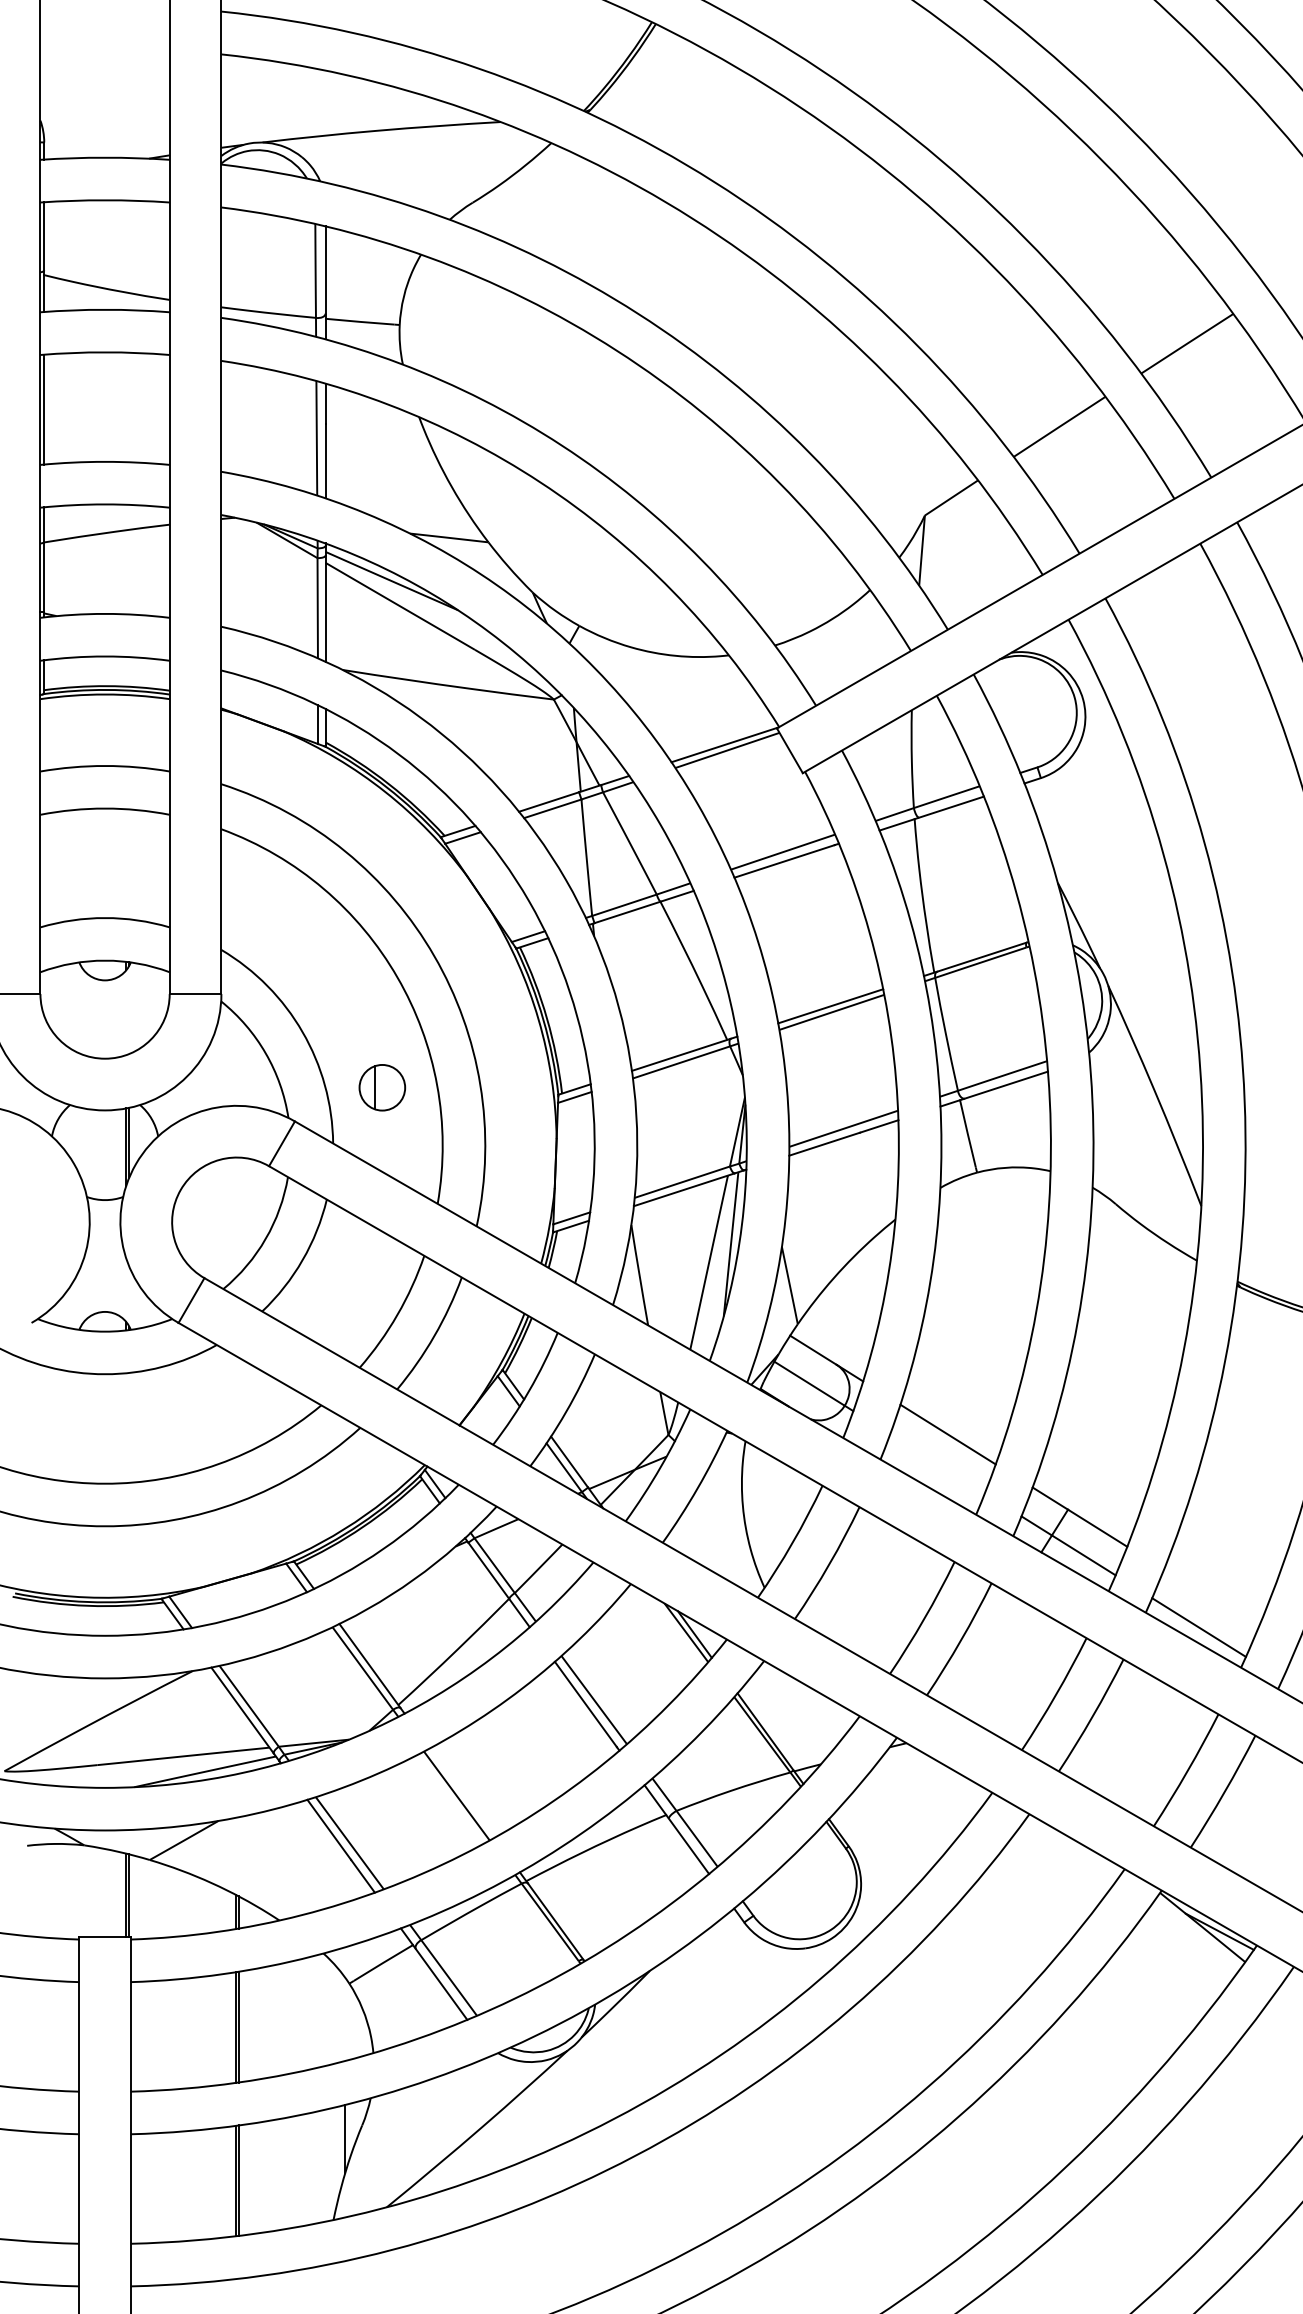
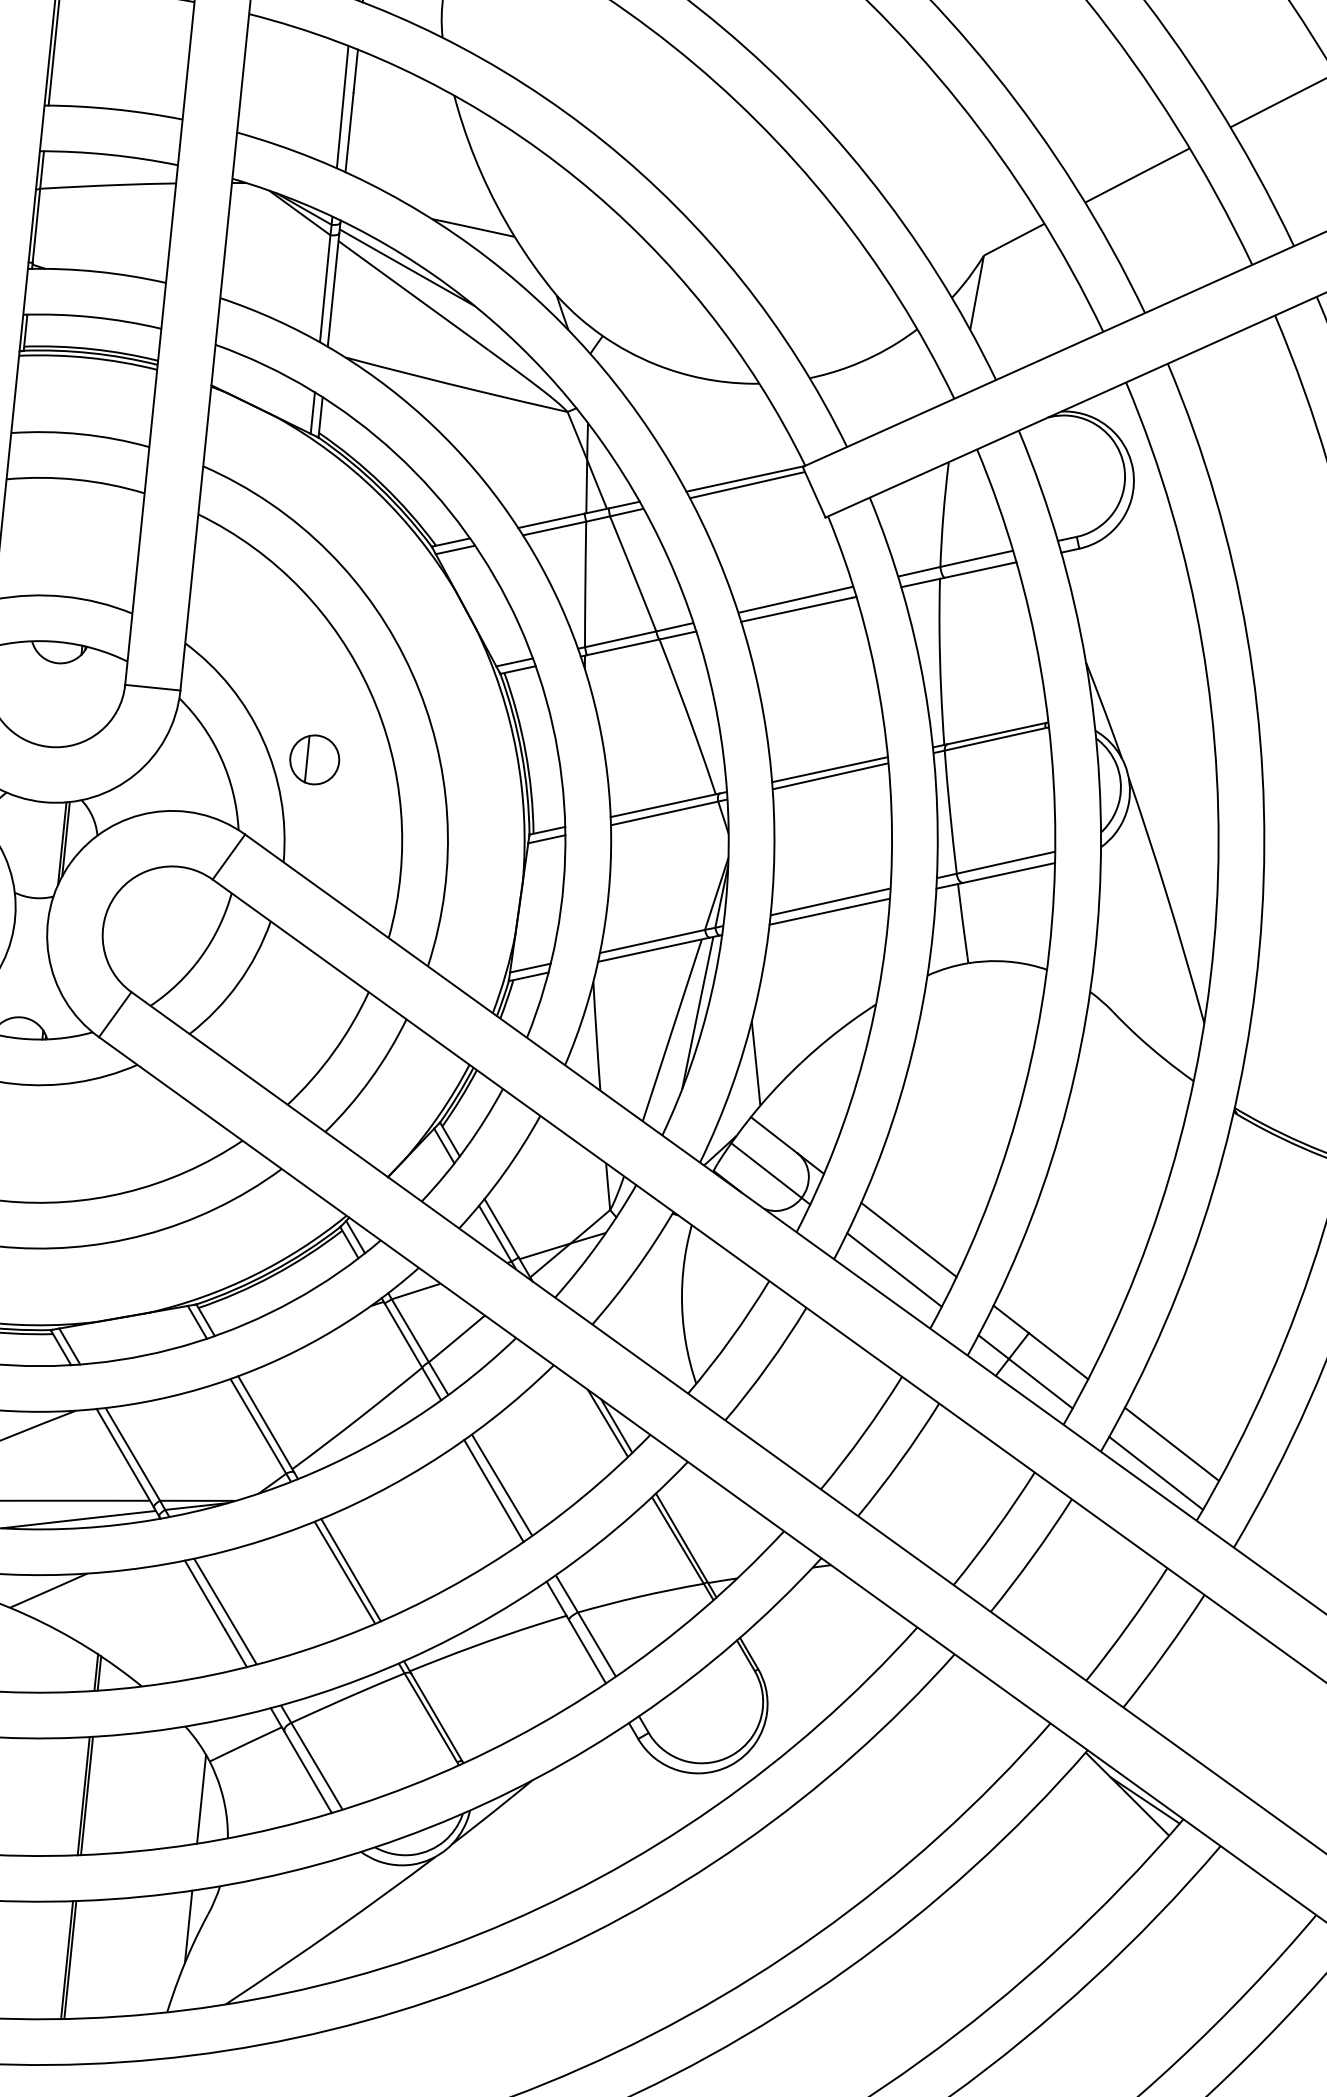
part: (382, 1087) -> (314, 759), moved
line: (937, 1463) -> (894, 1269), added
line: (1211, 1598) -> (1172, 1443), added
line: (461, 1792) -> (350, 1569), added
line: (345, 2019) -> (201, 1799), added

